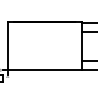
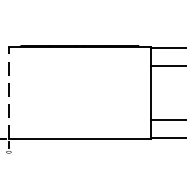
line: (7, 46) -> (8, 93), solid -> dashed

